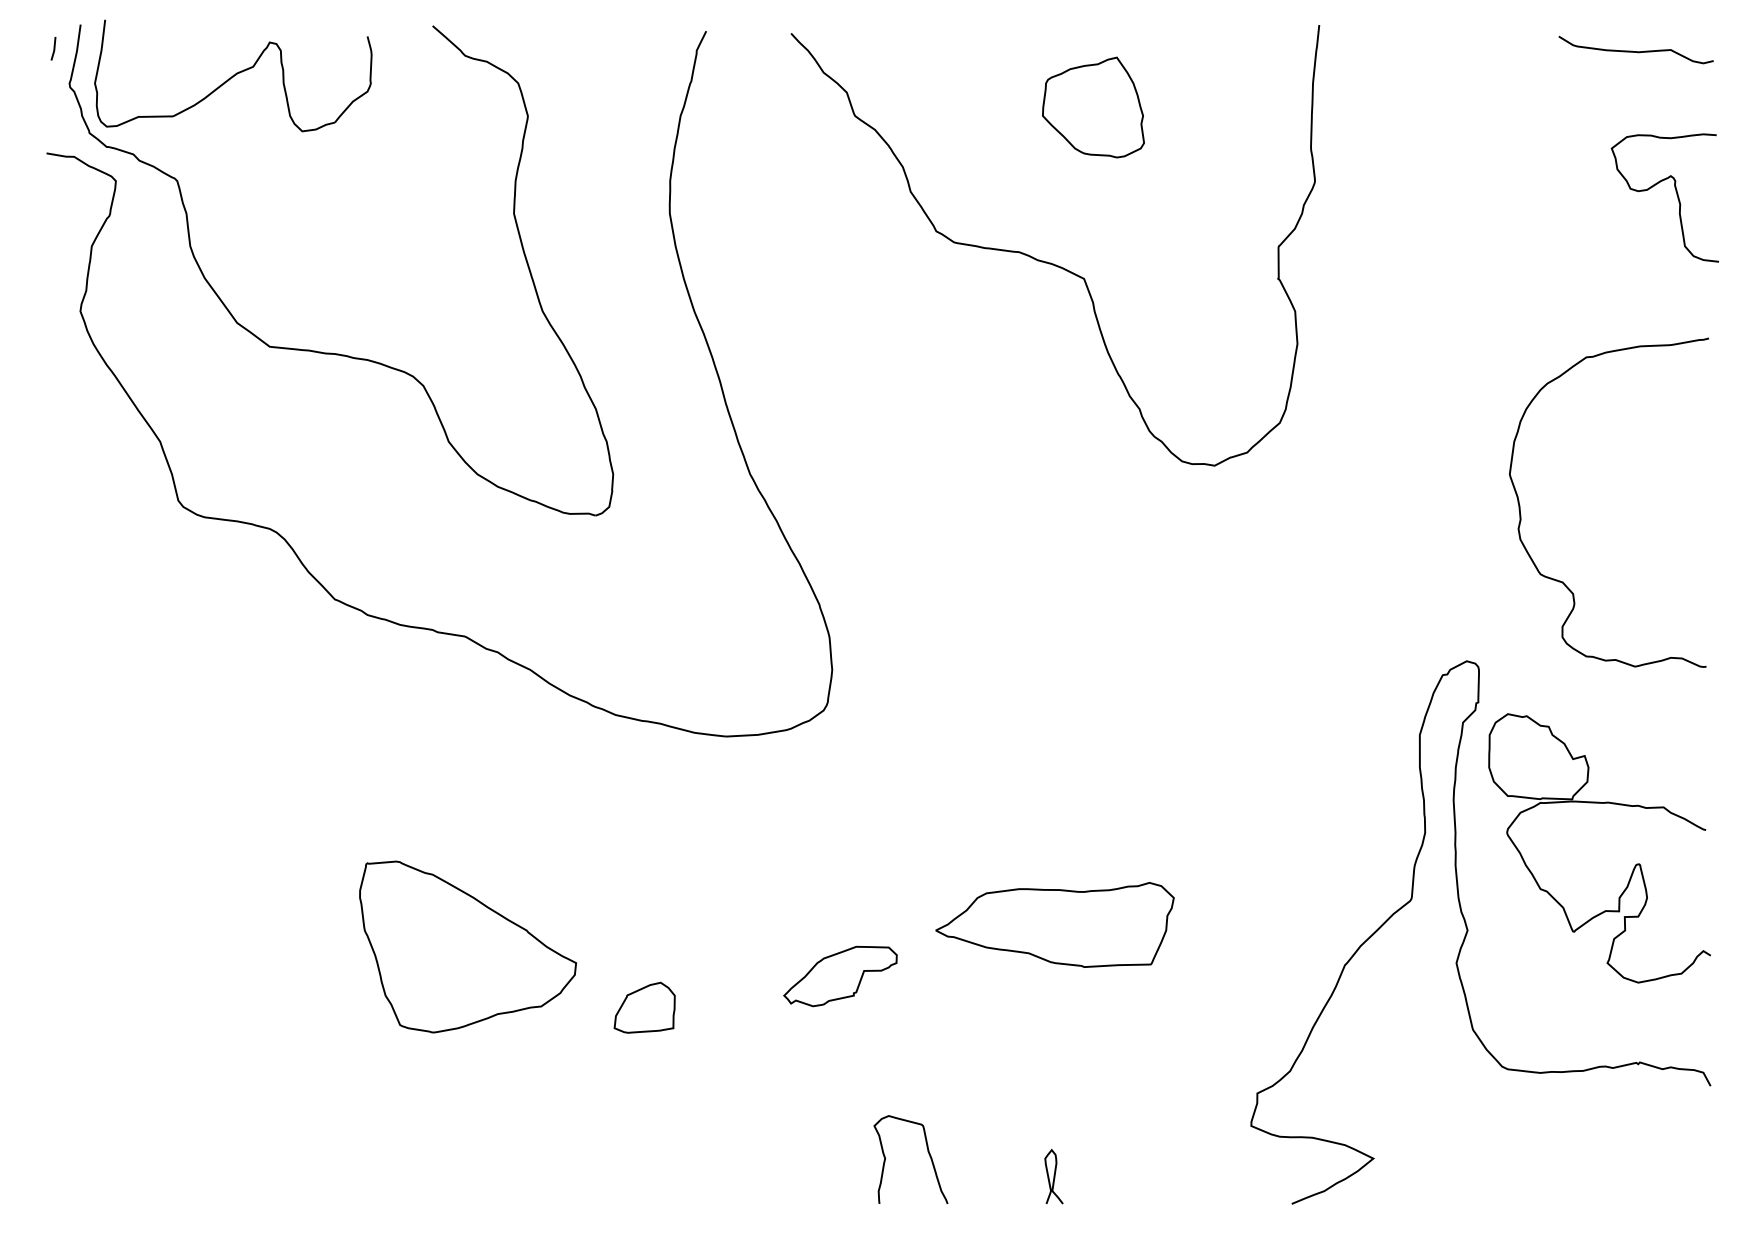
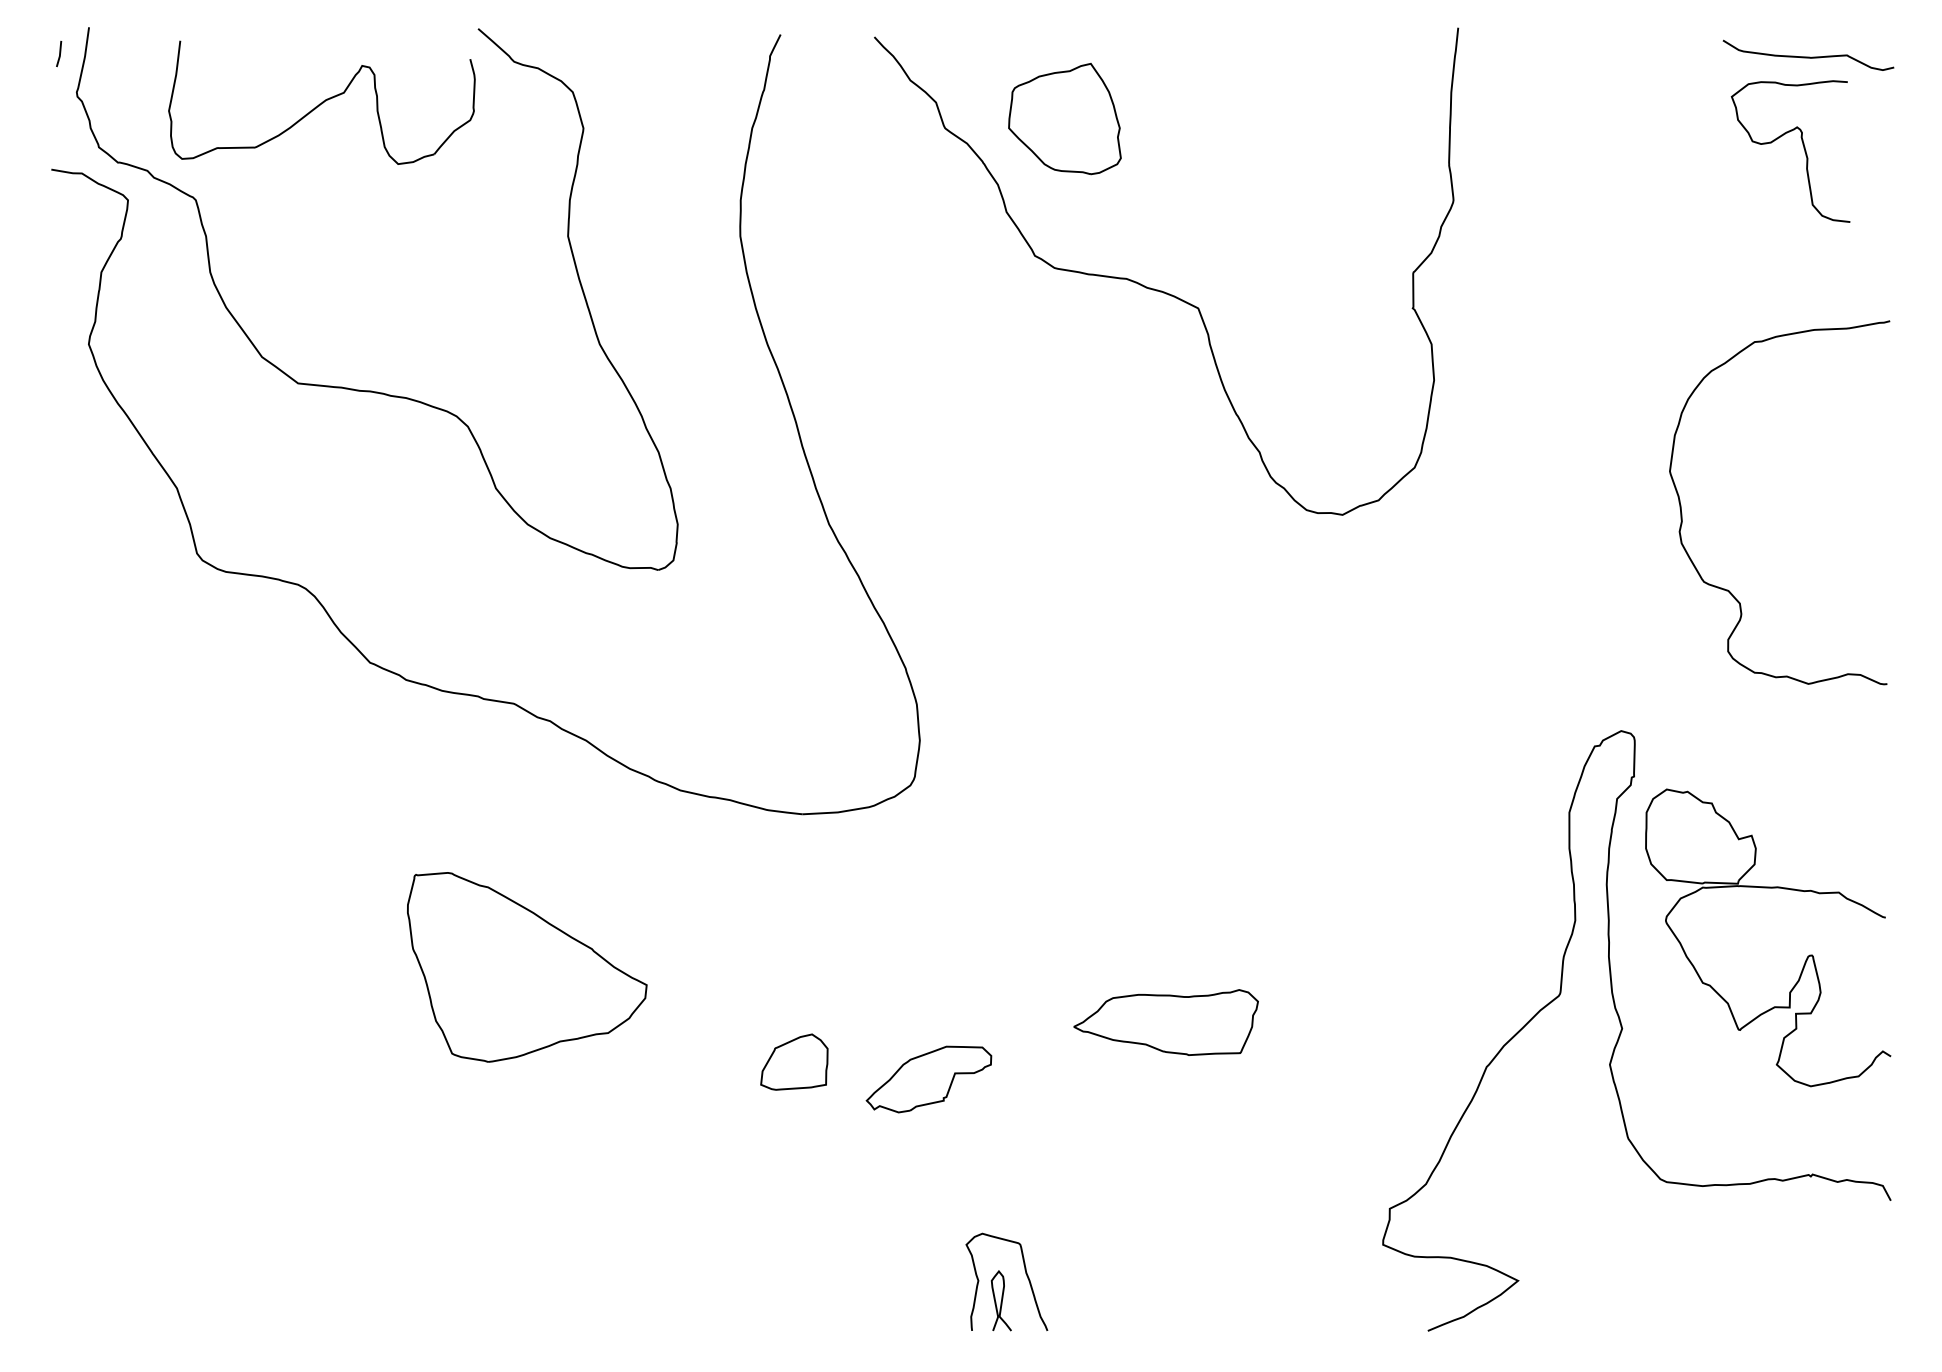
part: (233, 75) -> (322, 102), moved
part: (1093, 107) -> (1064, 118), moved
curve: (1676, 195) -> (1803, 148), moved
curve: (1521, 514) -> (1682, 515), moved
part: (1054, 924) -> (1165, 1022), size x0.7
part: (467, 946) -> (526, 966), moved
part: (644, 1007) -> (794, 1061), moved
curve: (1053, 1176) -> (1000, 1300), moved

